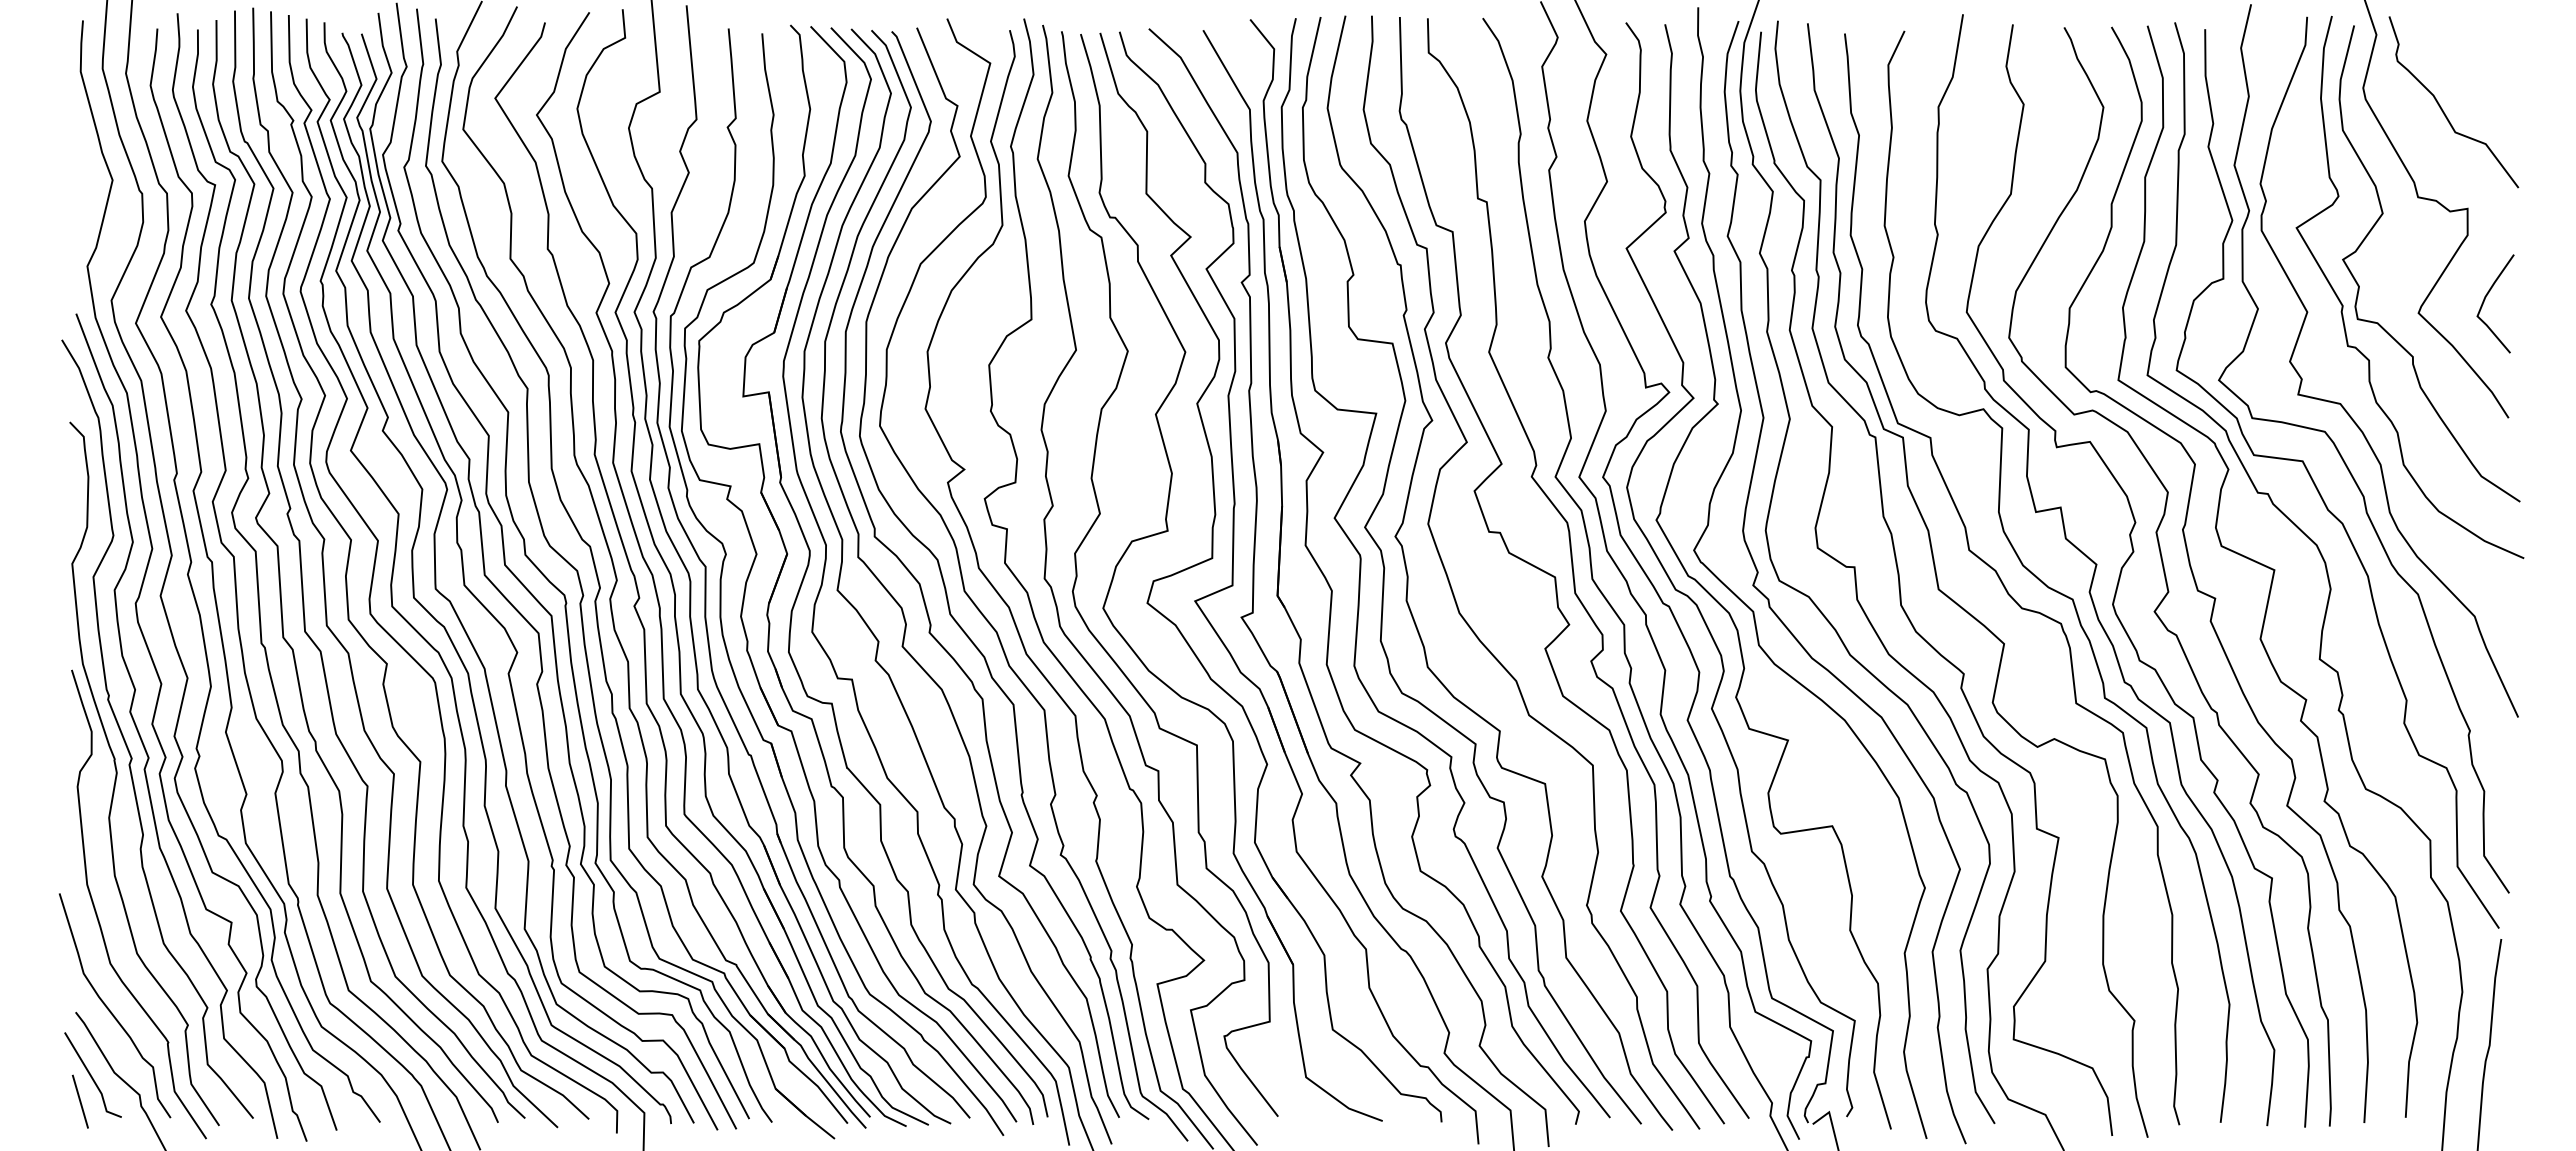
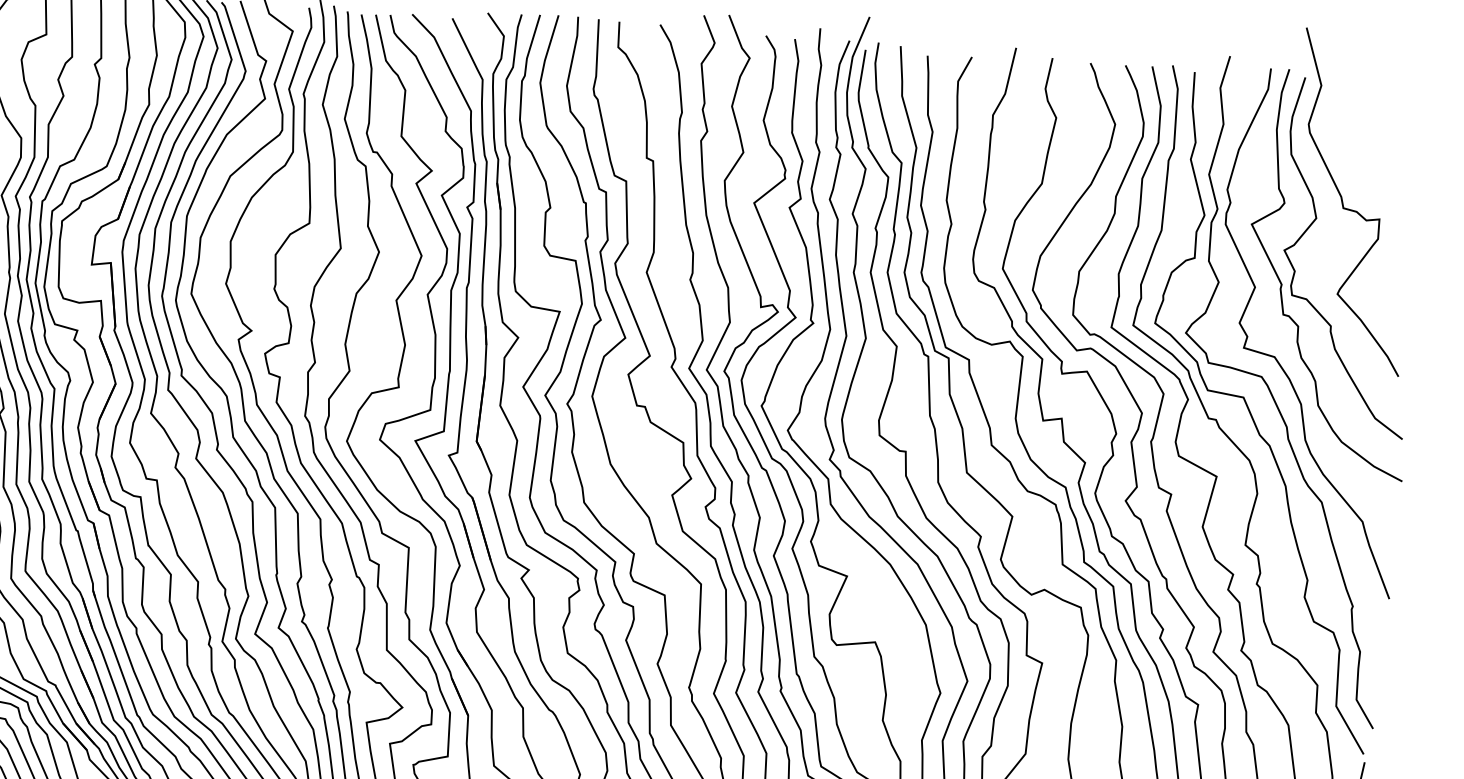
curve: (2442, 108) -> (1366, 143), removed
curve: (2485, 299) -> (1387, 287), removed

